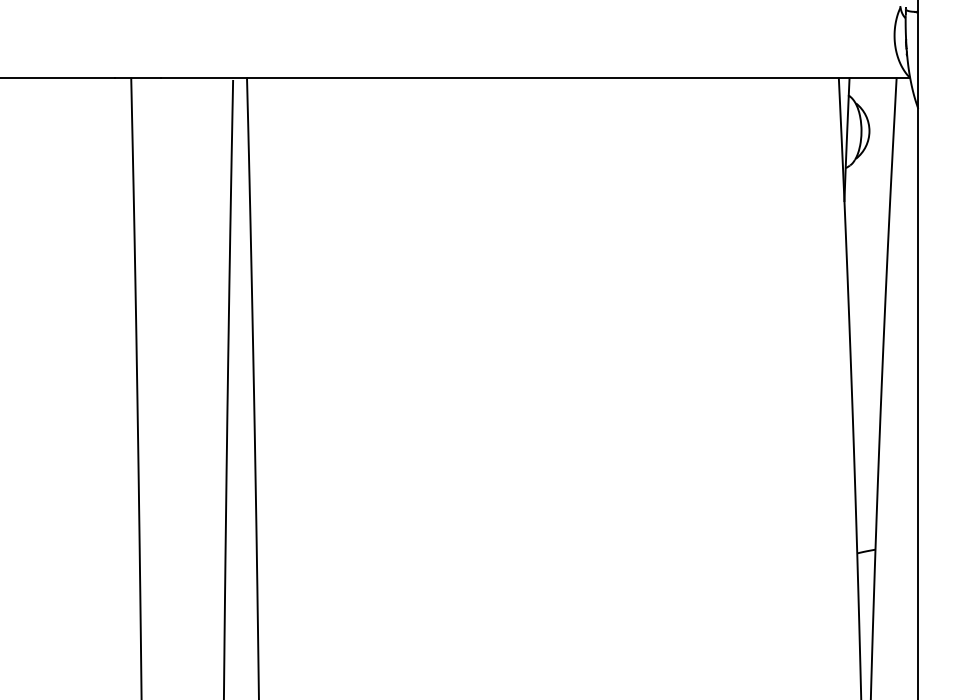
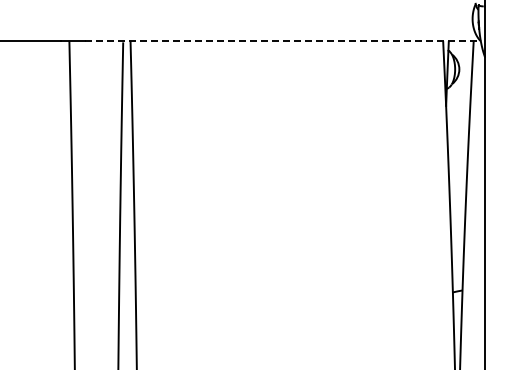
line: (534, 78) -> (282, 41), solid -> dashed

